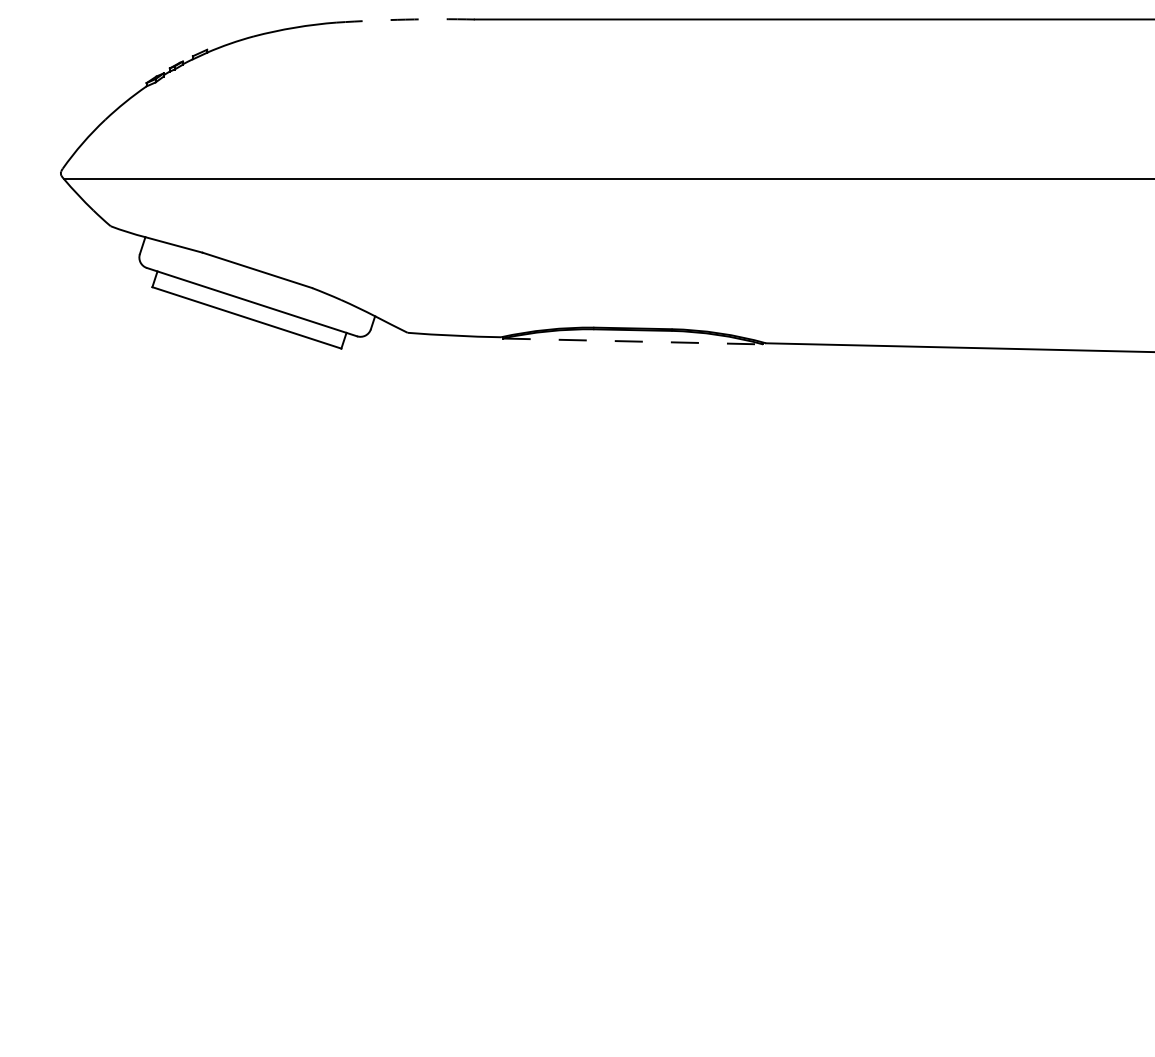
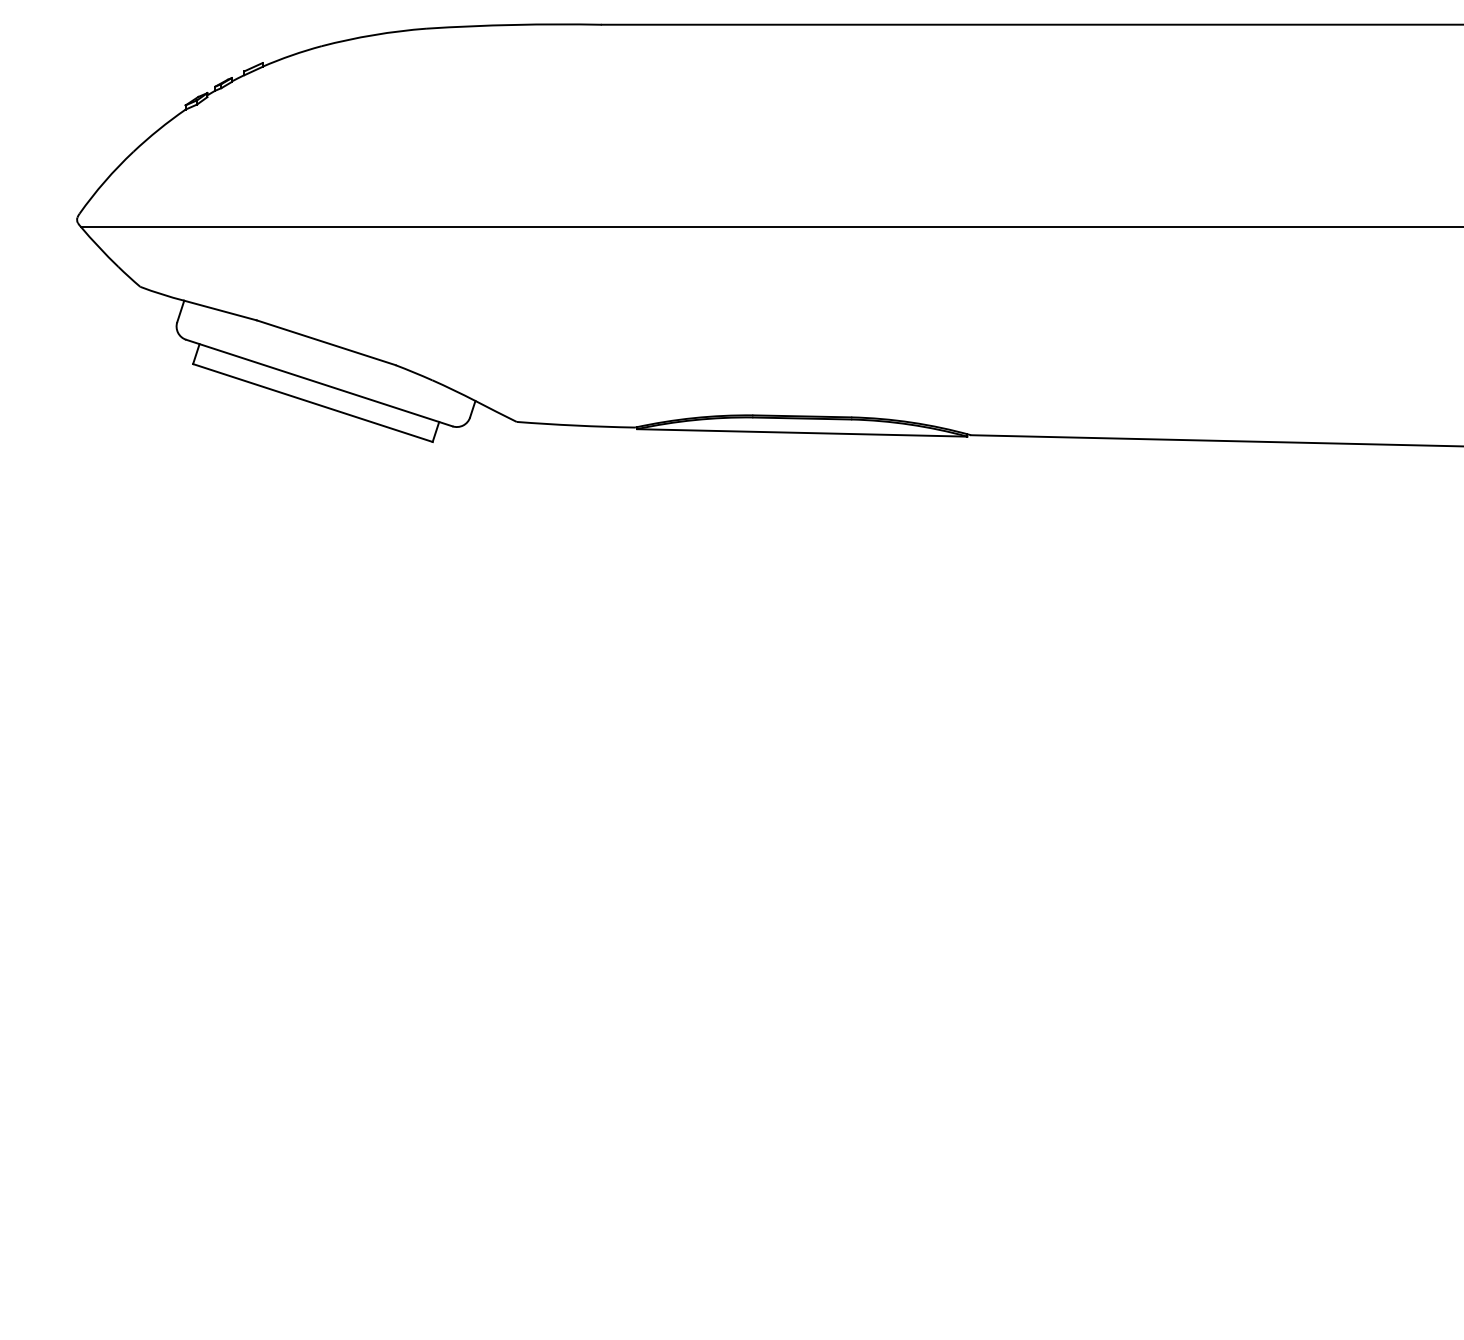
arc: (405, 19) -> (513, 24), dashed -> solid
line: (633, 341) -> (802, 432), dashed -> solid

